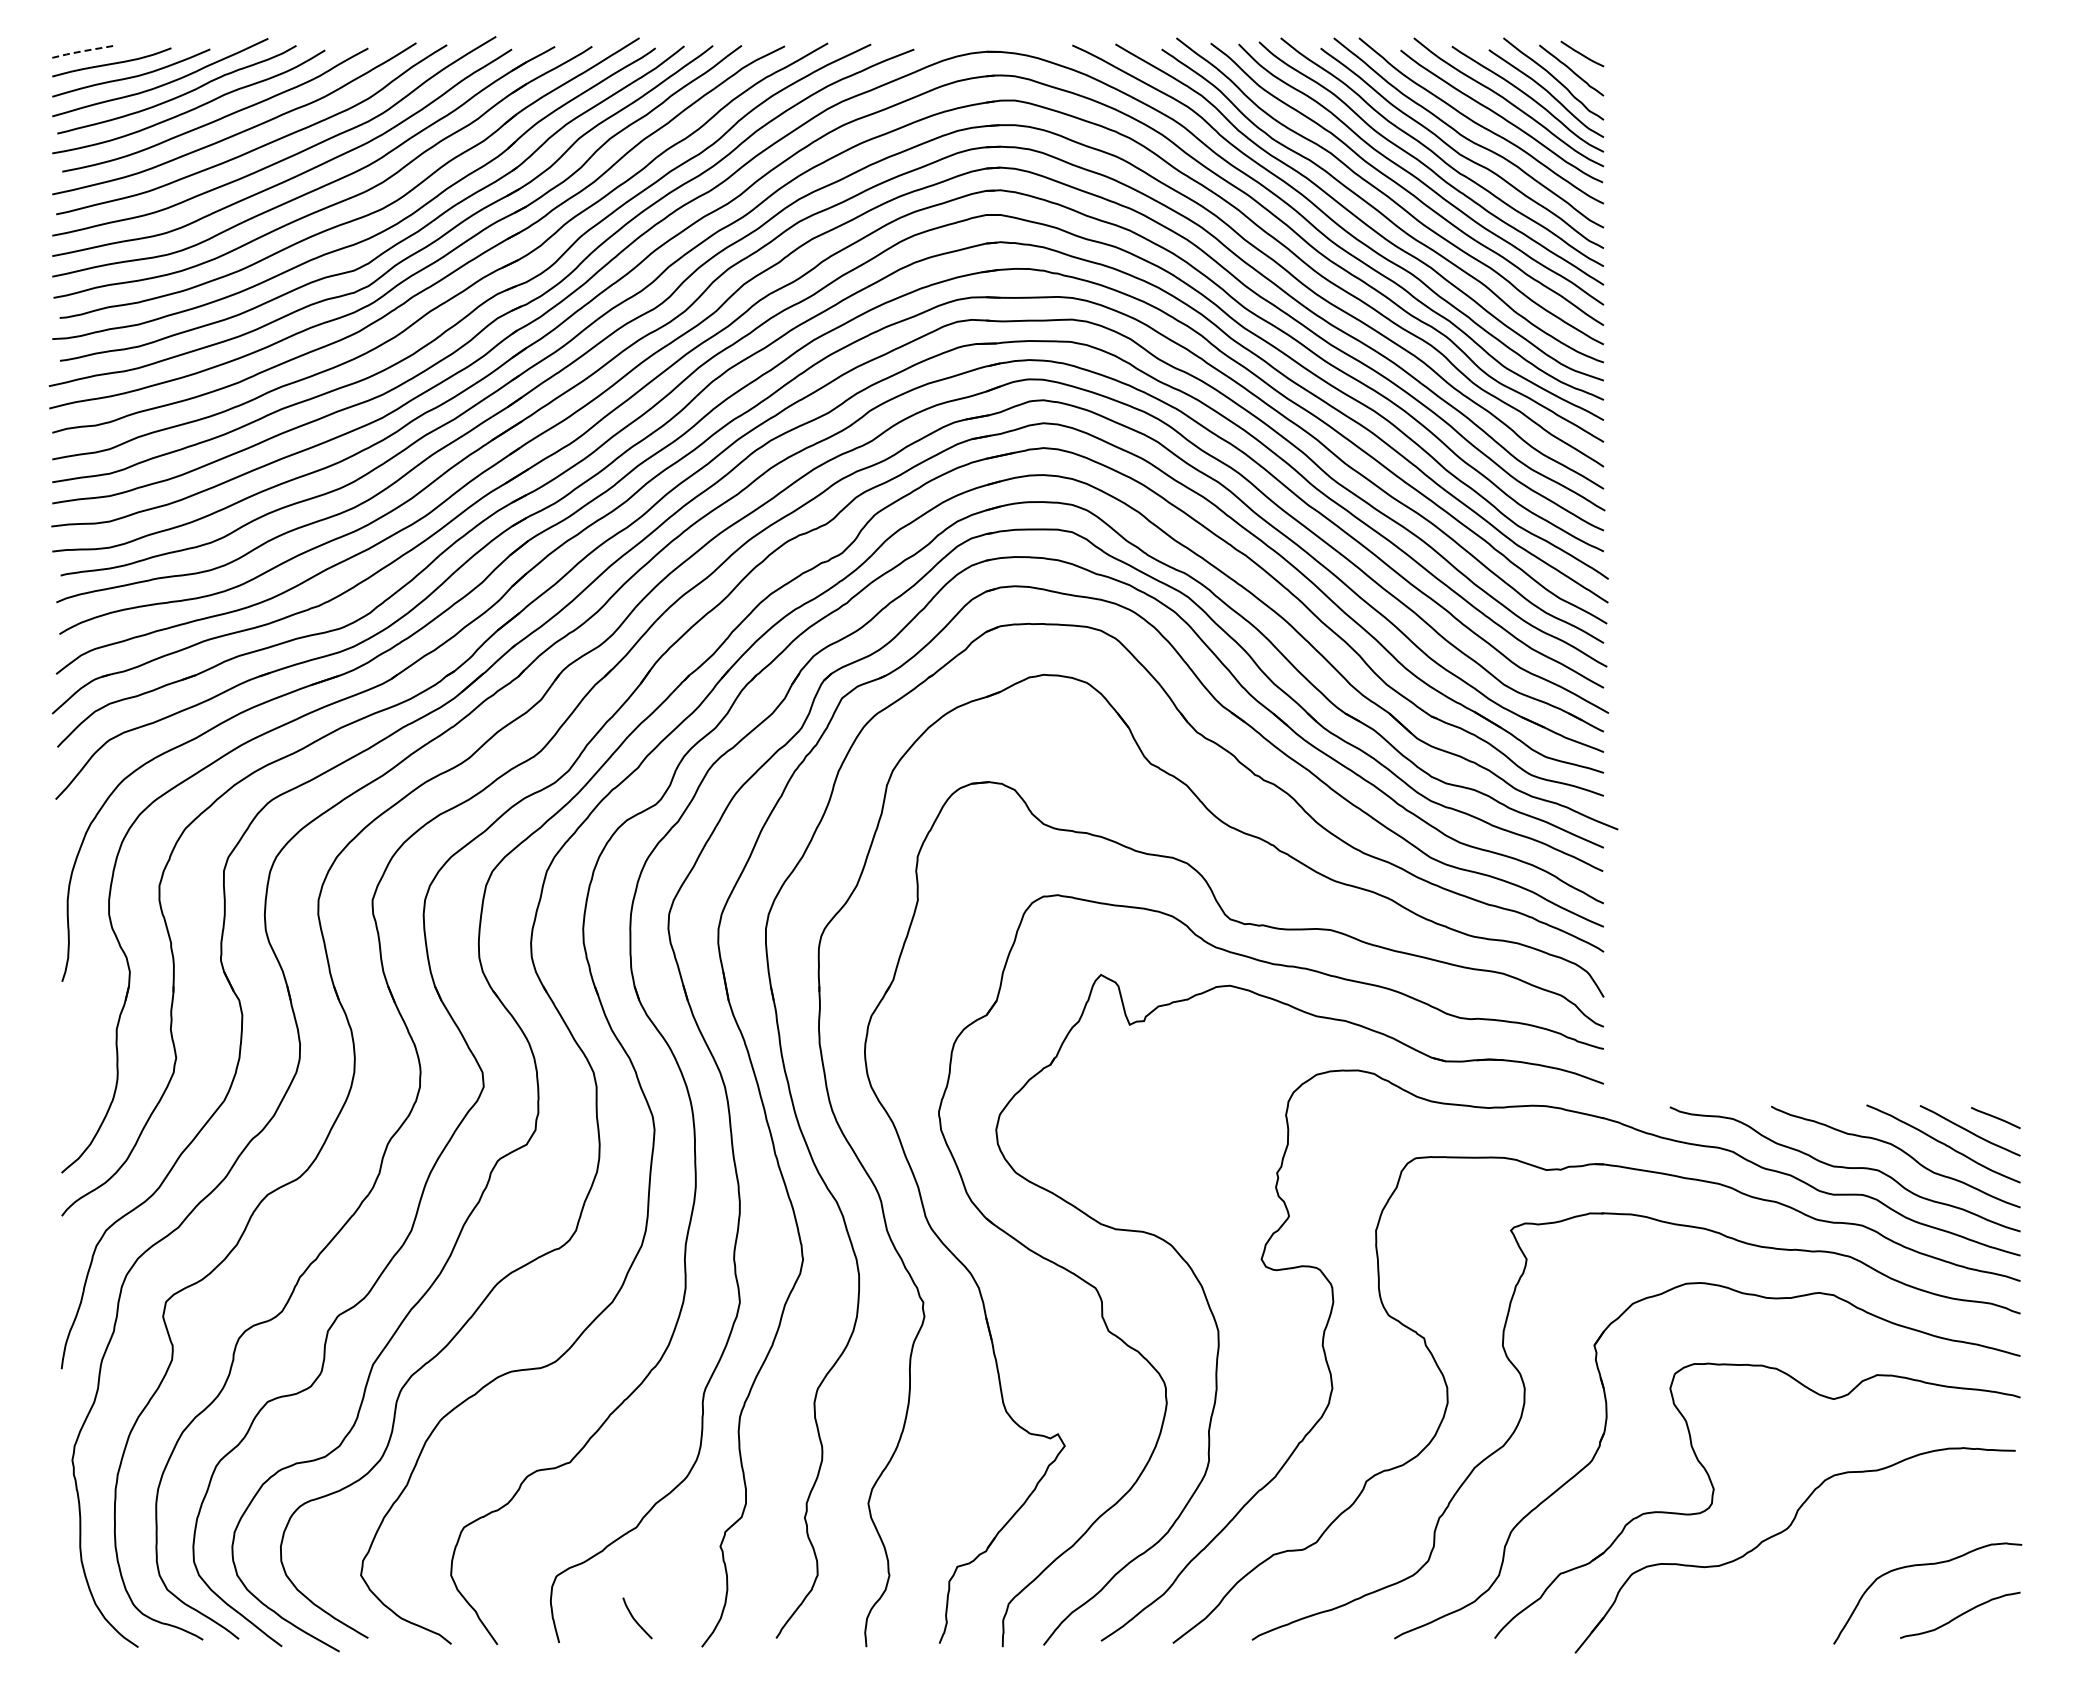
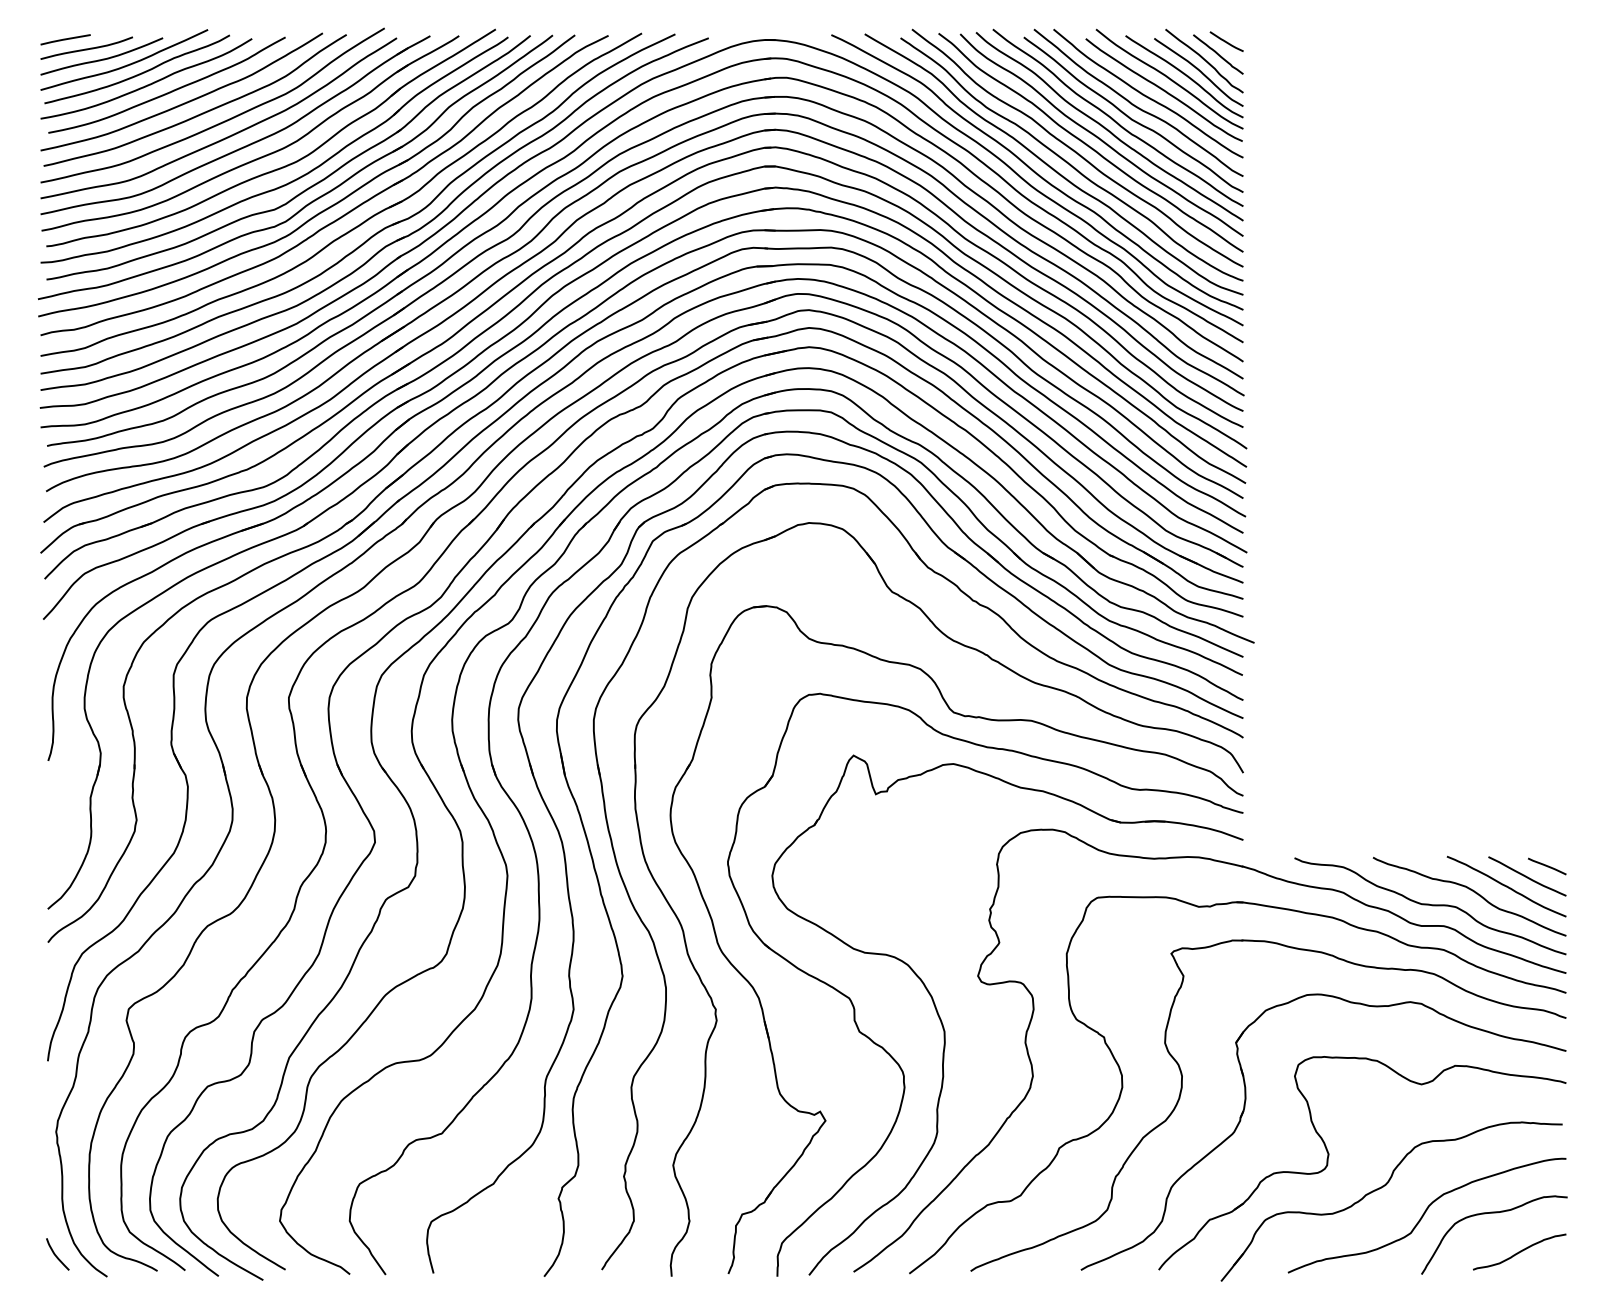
line: (83, 51) -> (64, 39), dashed -> solid
curve: (1837, 1567) -> (1424, 1214), added
curve: (635, 1619) -> (56, 1255), moved

